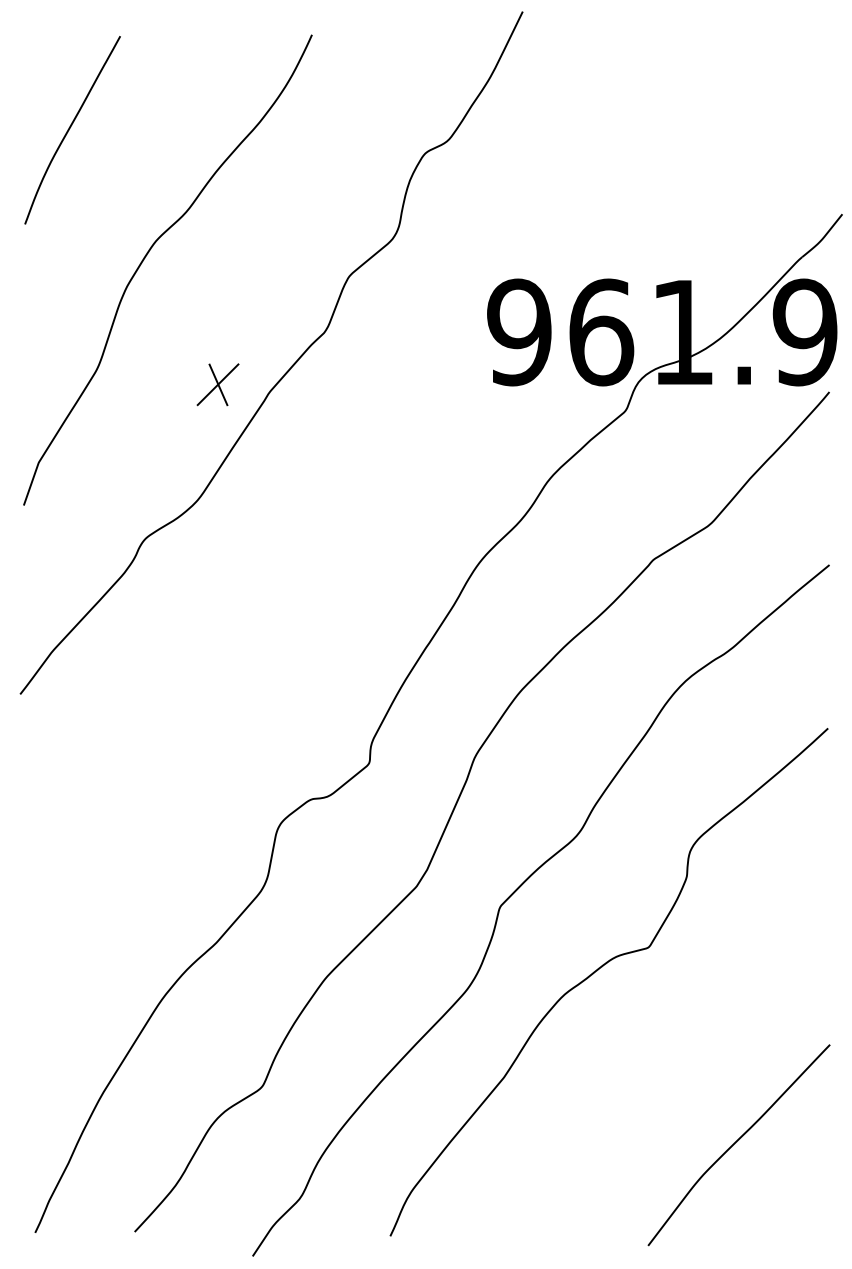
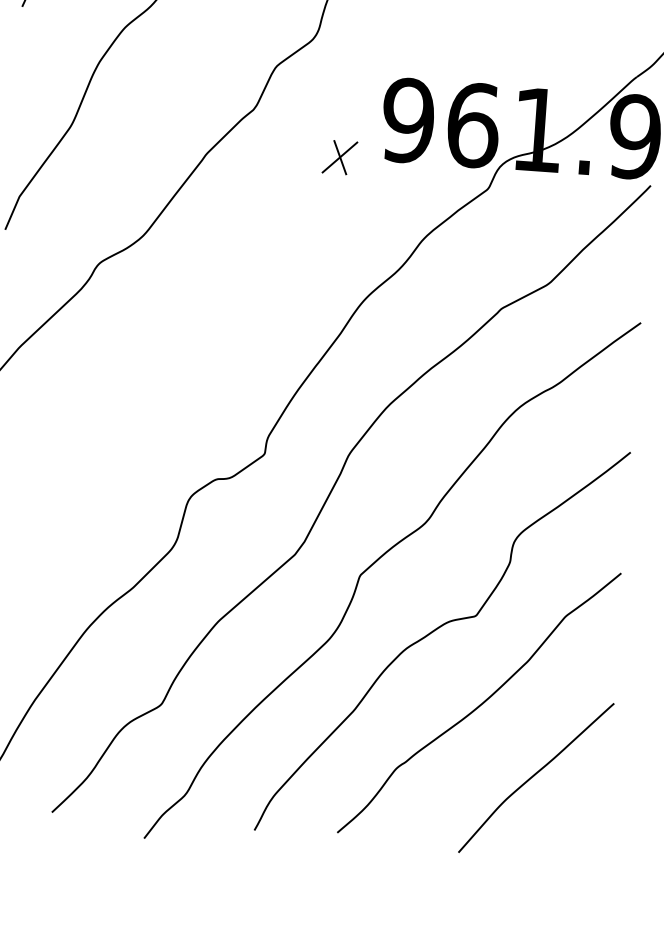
part: (217, 384) -> (339, 157), moved
curve: (662, 1057) -> (480, 704), added

